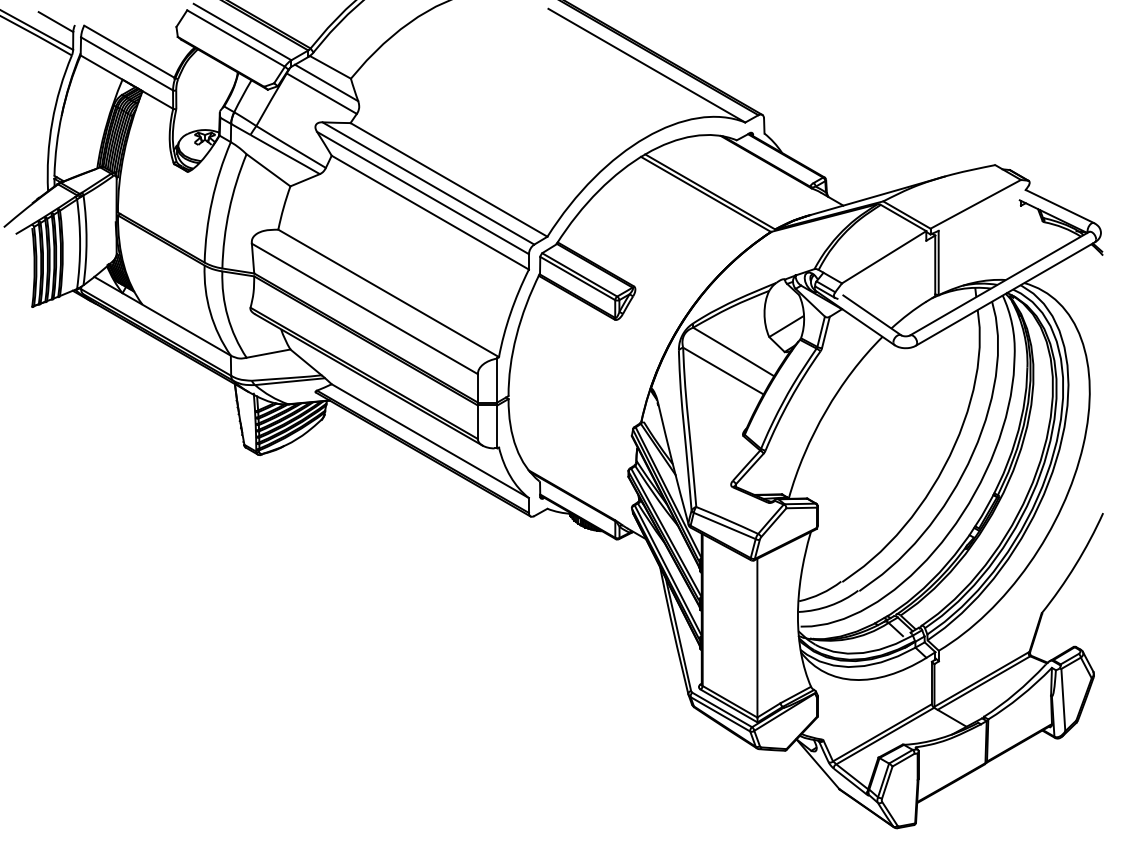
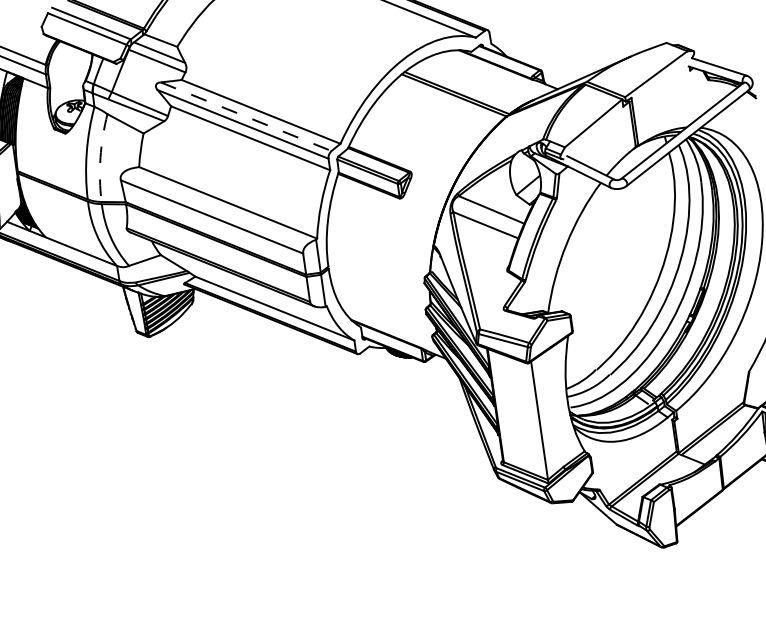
line: (428, 183) -> (246, 116), solid -> dashed
arc: (229, 210) -> (100, 157), solid -> dashed

